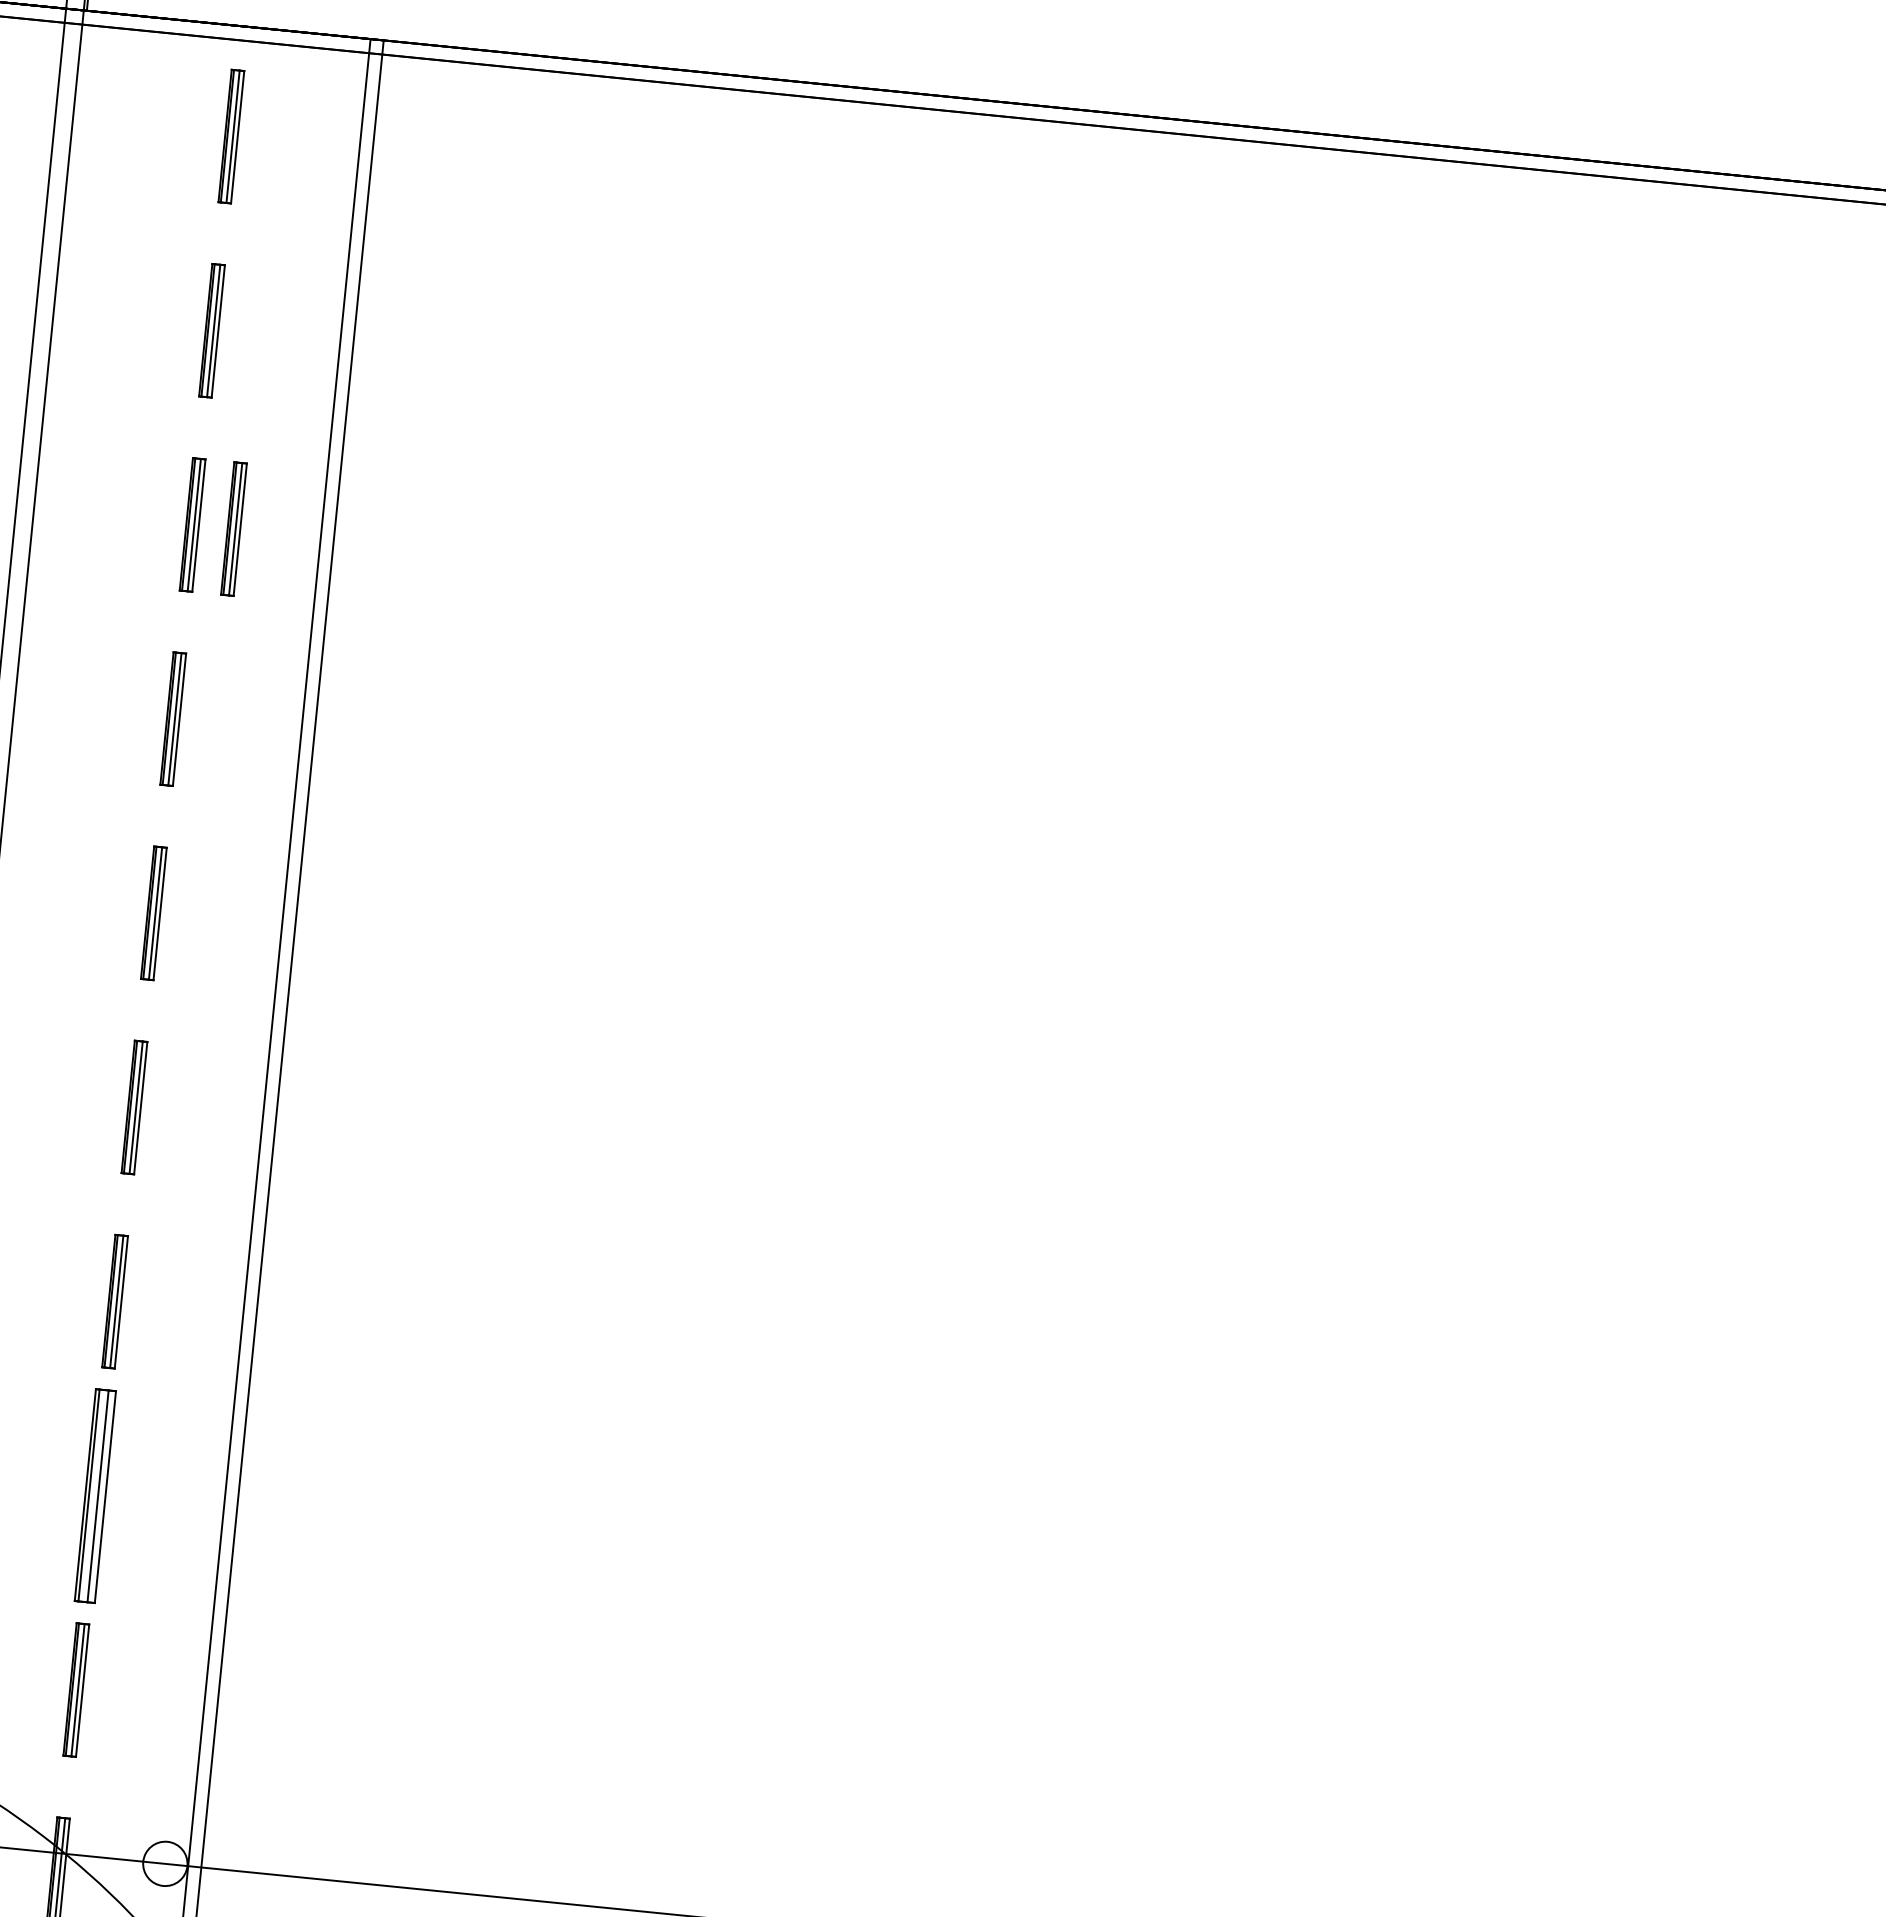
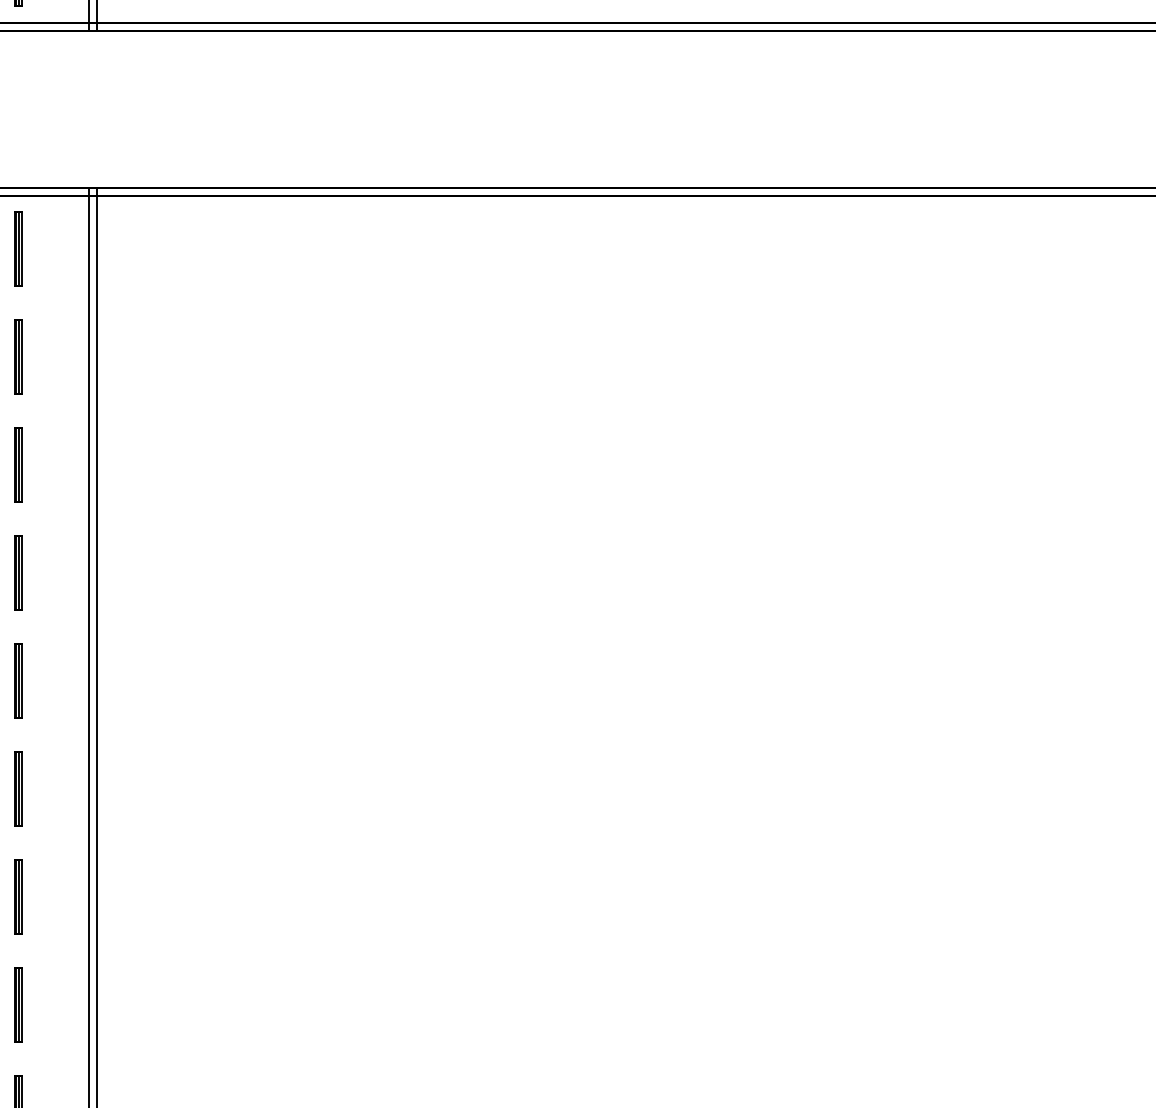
part: (234, 527) -> (41, 464), removed
part: (96, 1494) -> (18, 1004), size x0.62

